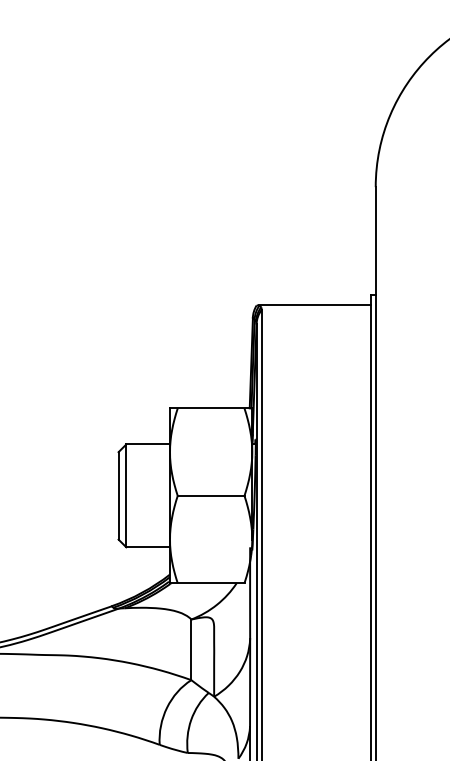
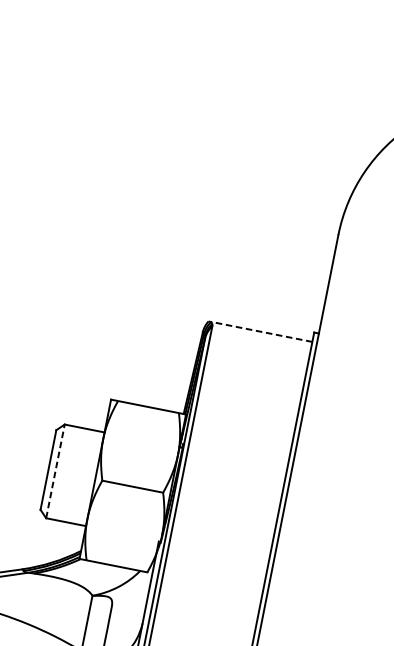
line: (314, 305) -> (261, 331), solid -> dashed
line: (126, 495) -> (55, 471), solid -> dashed

